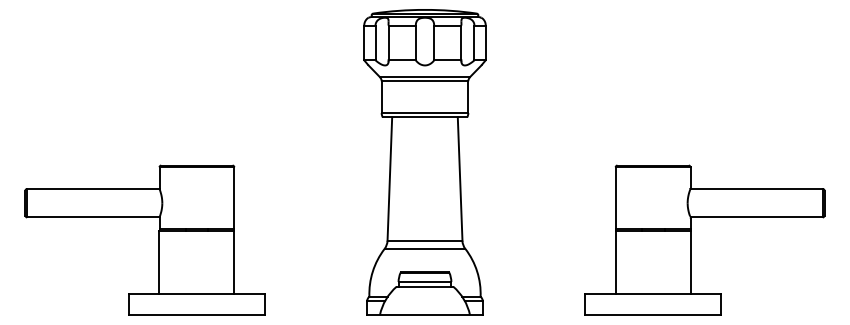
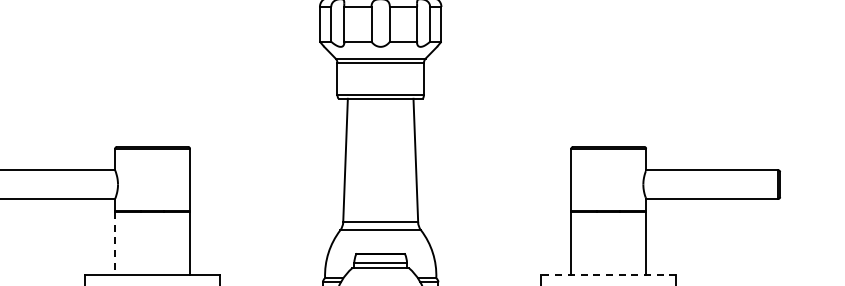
line: (159, 262) -> (115, 243), solid -> dashed
line: (653, 293) -> (609, 274), solid -> dashed

